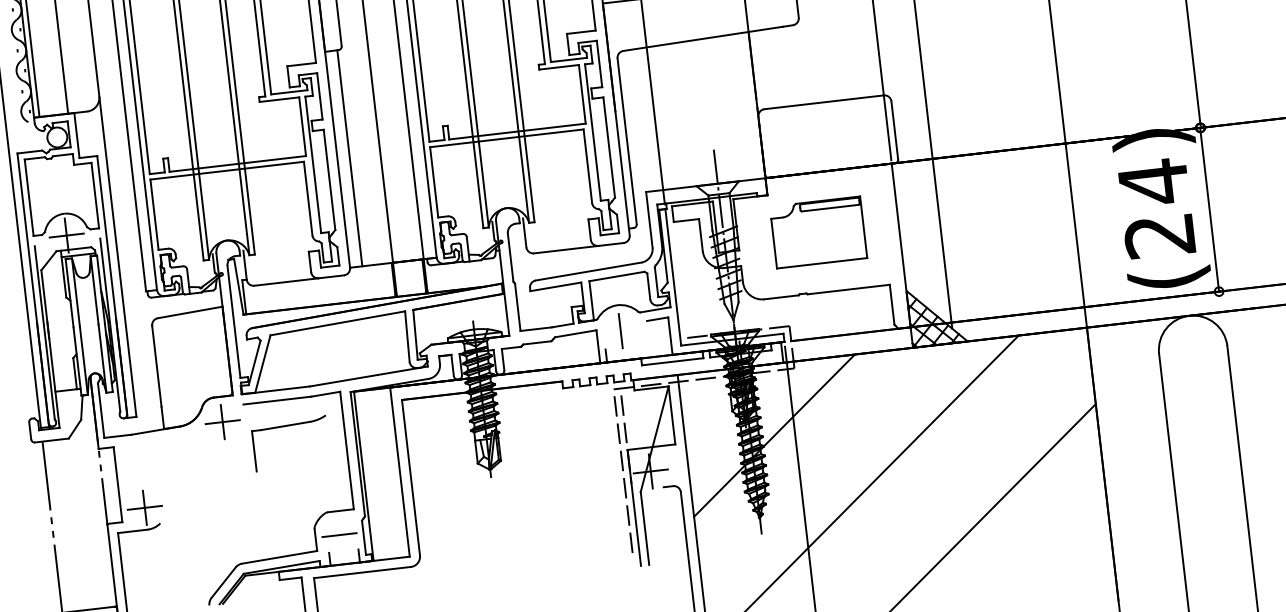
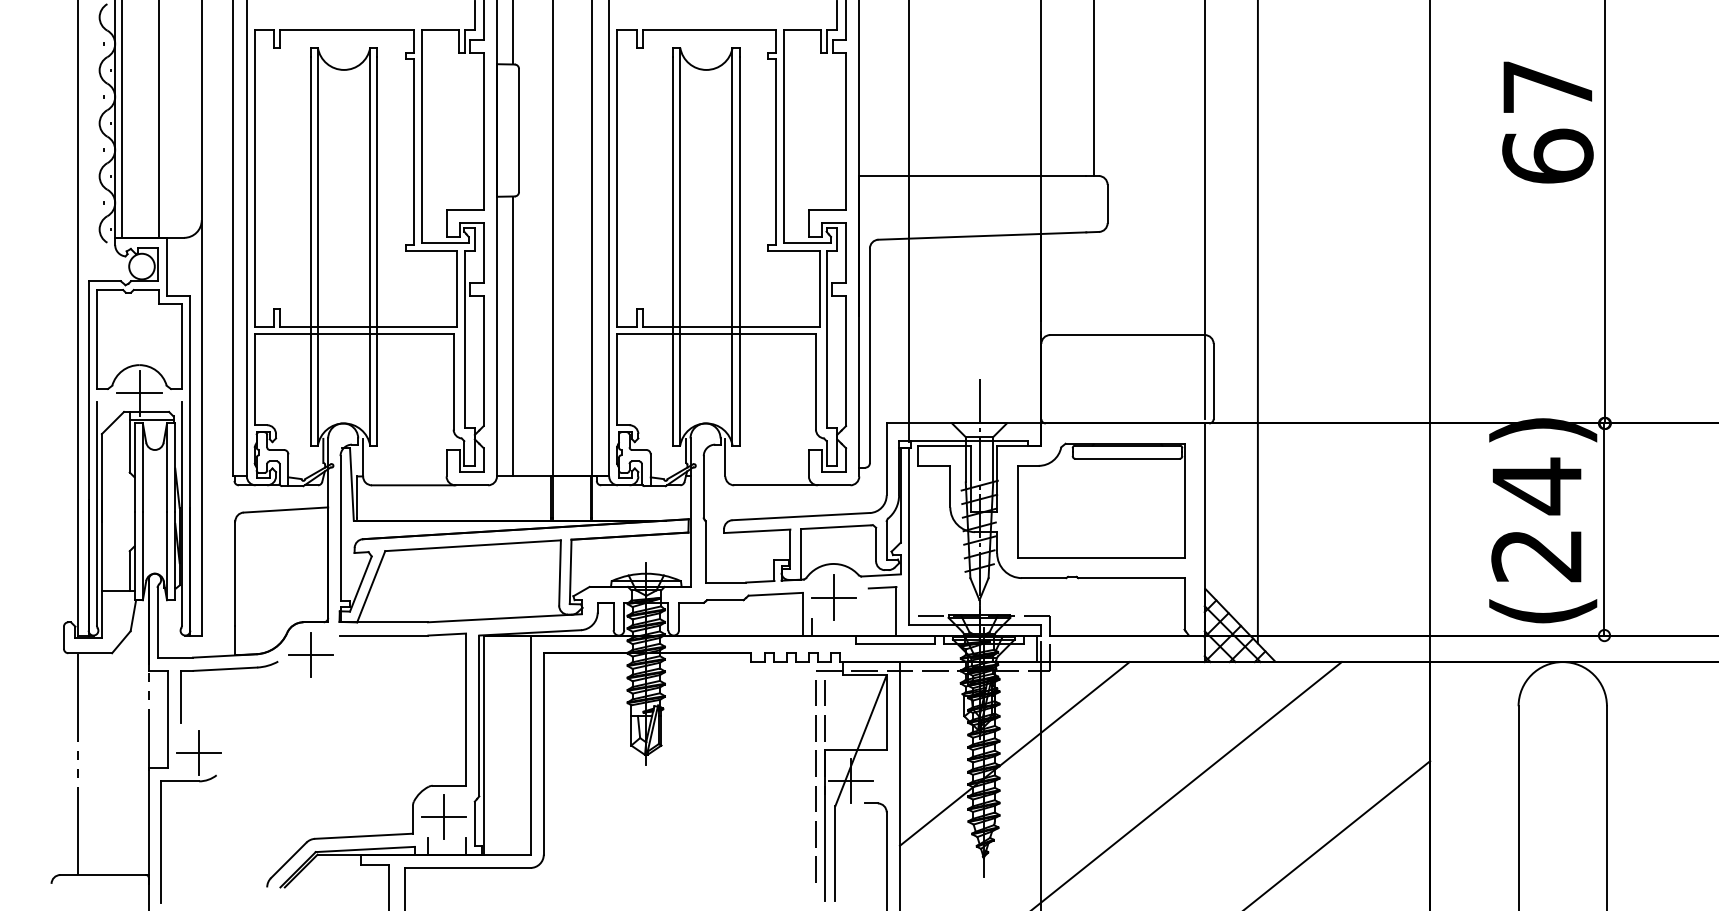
part: (818, 232) -> (1101, 500), size x1.43
line: (620, 331) -> (833, 597), added
part: (286, 426) -> (226, 670), moved
line: (339, 534) -> (443, 816), added

